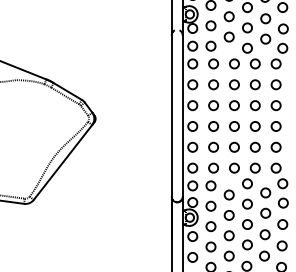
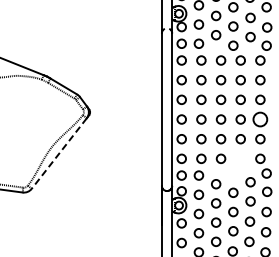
circle: (276, 126) -> (260, 119), size x1.6
line: (63, 162) -> (59, 153), solid -> dashed
part: (250, 175) -> (236, 165), removed

